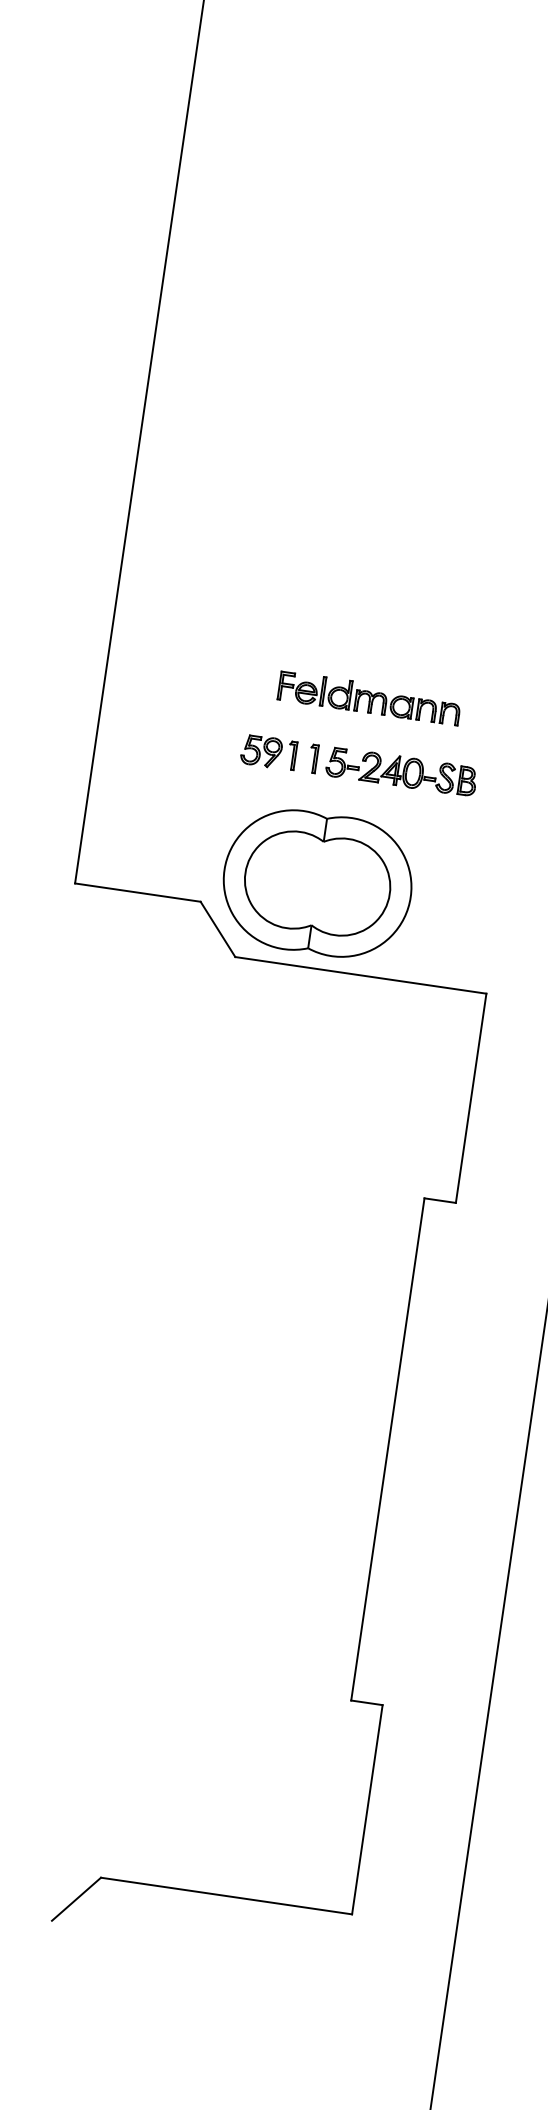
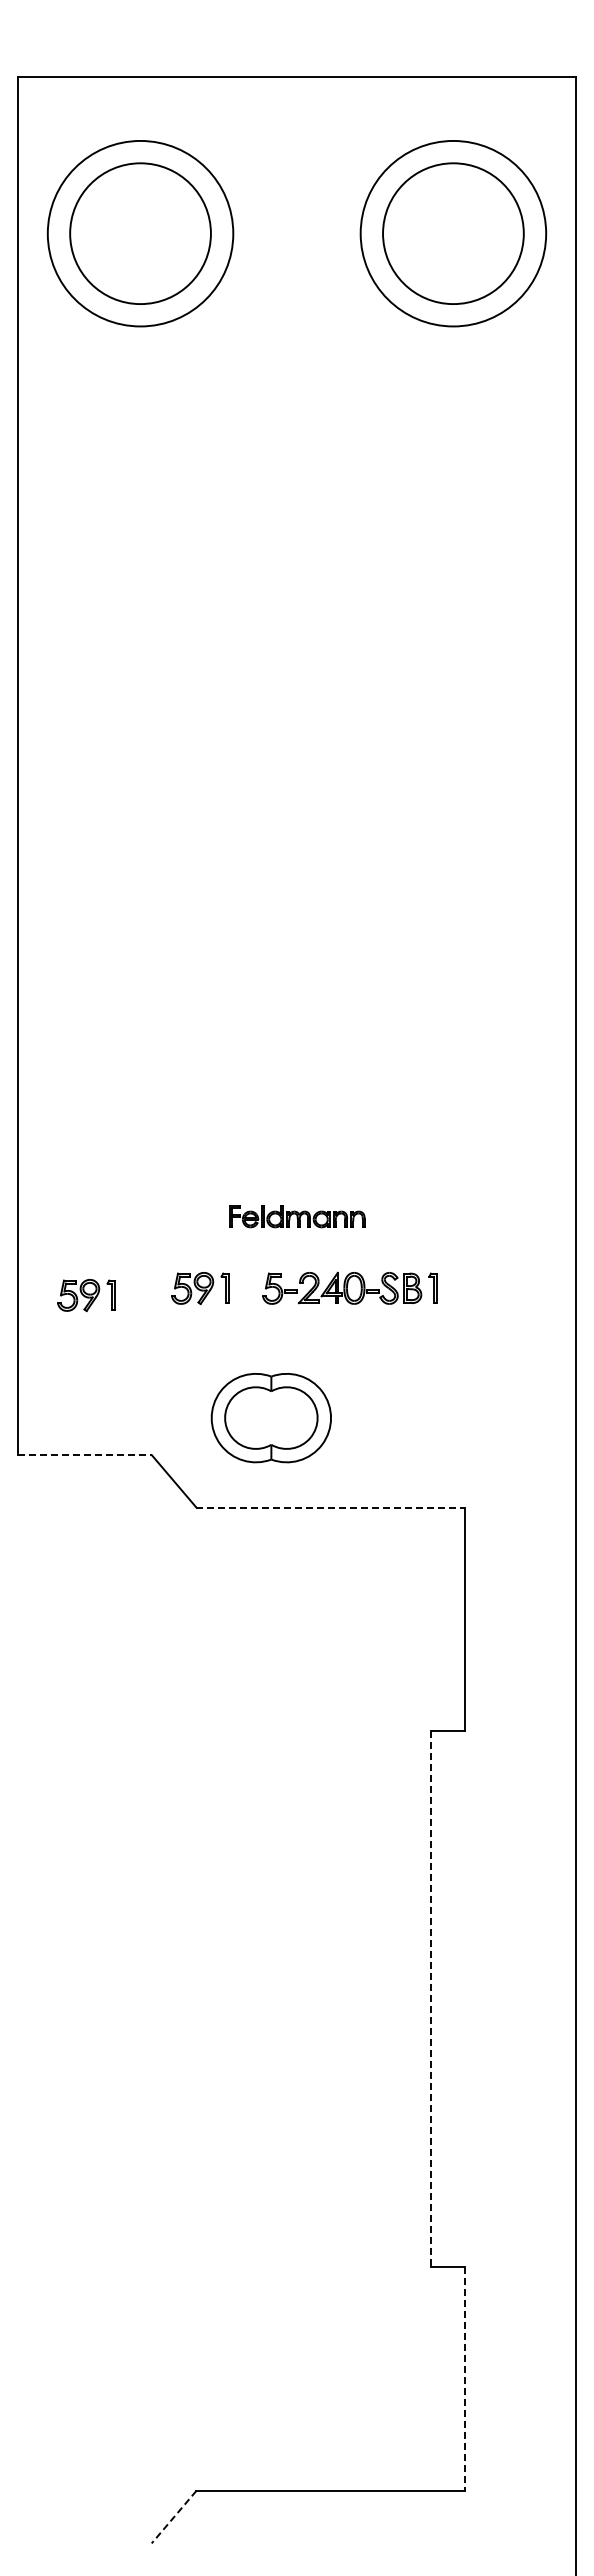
part: (369, 698) -> (297, 1216), size x0.7
part: (161, 743) -> (86, 1295), added
part: (313, 757) -> (432, 1287), moved
part: (317, 882) -> (271, 1417), size x0.6
line: (138, 893) -> (85, 1455), solid -> dashed
line: (361, 975) -> (331, 1507), solid -> dashed
line: (388, 1449) -> (431, 1999), solid -> dashed
line: (367, 1810) -> (464, 2379), solid -> dashed
line: (75, 1899) -> (173, 2517), solid -> dashed

